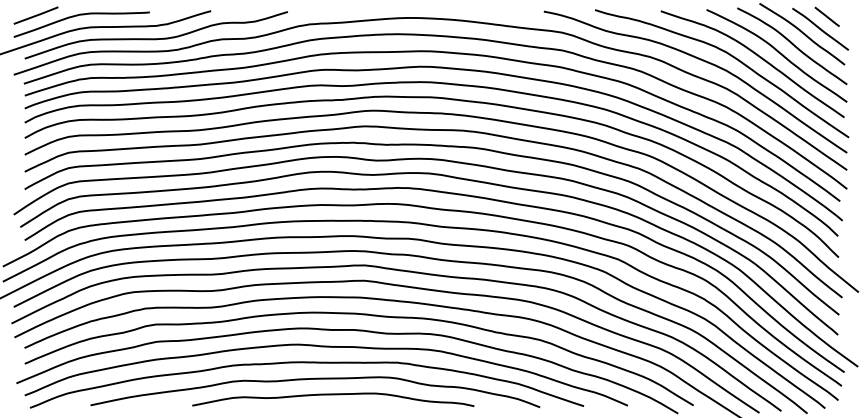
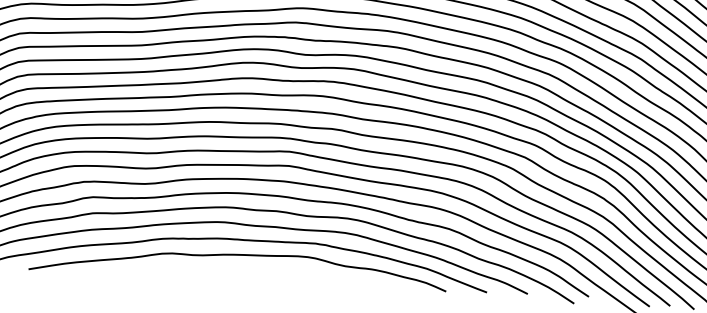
curve: (333, 395) -> (254, 271), removed

